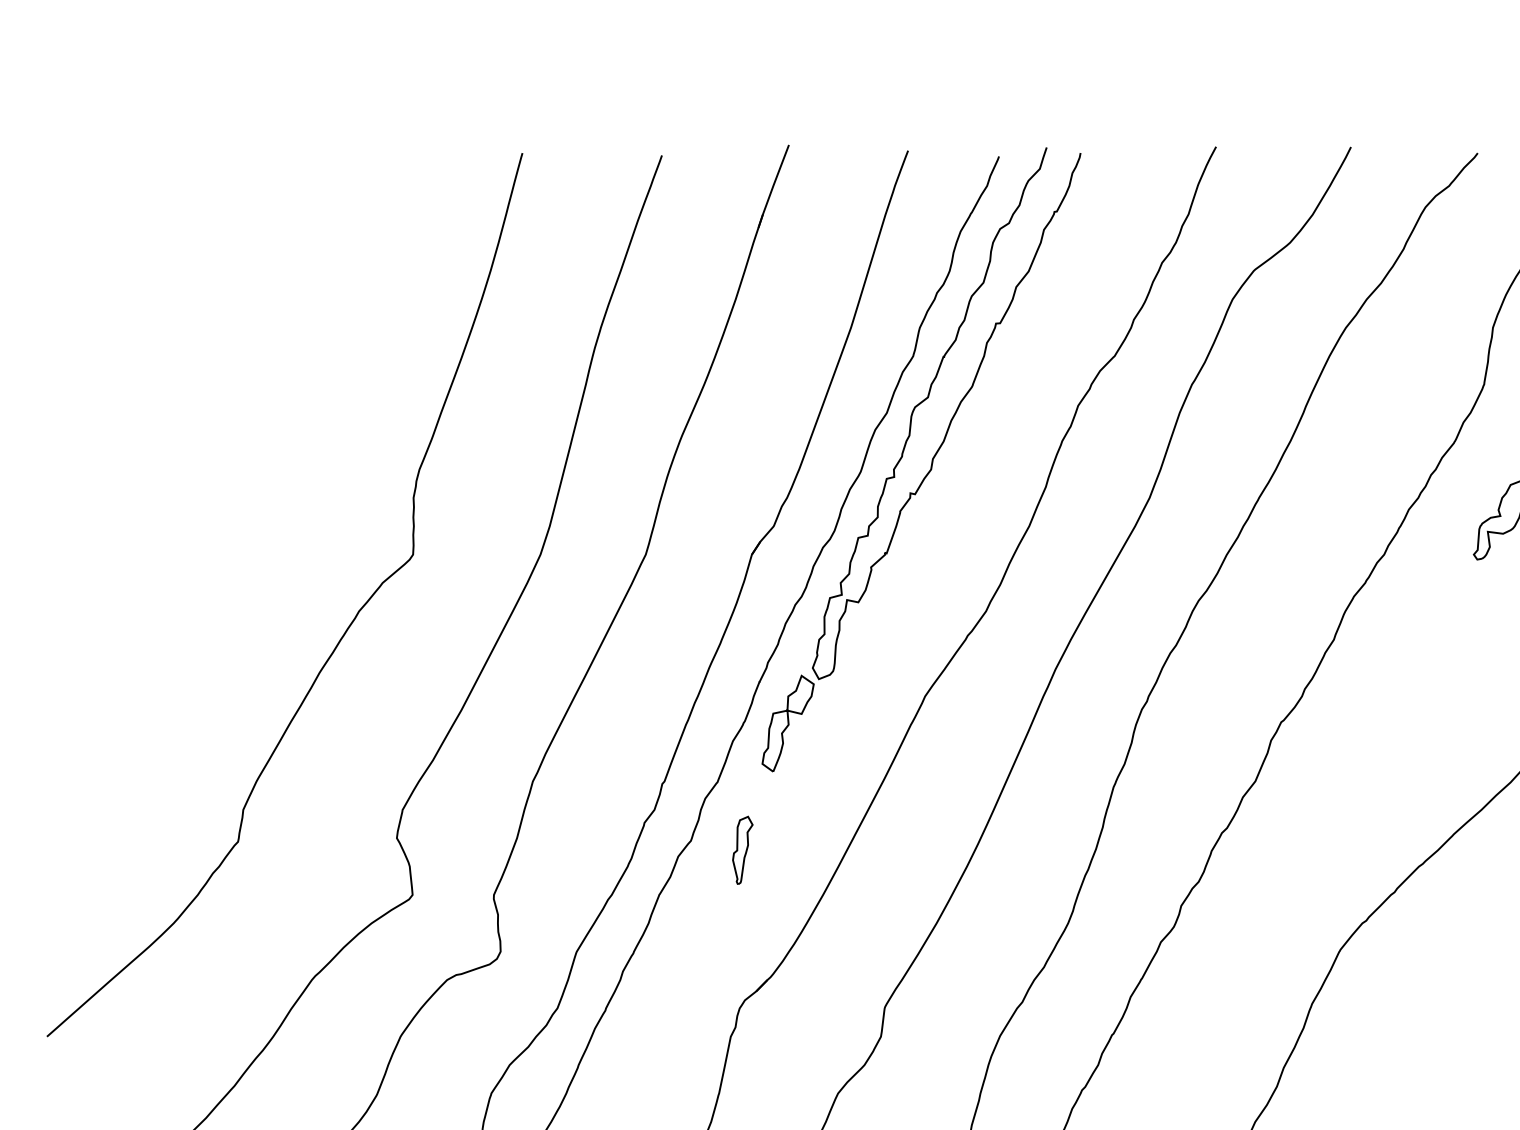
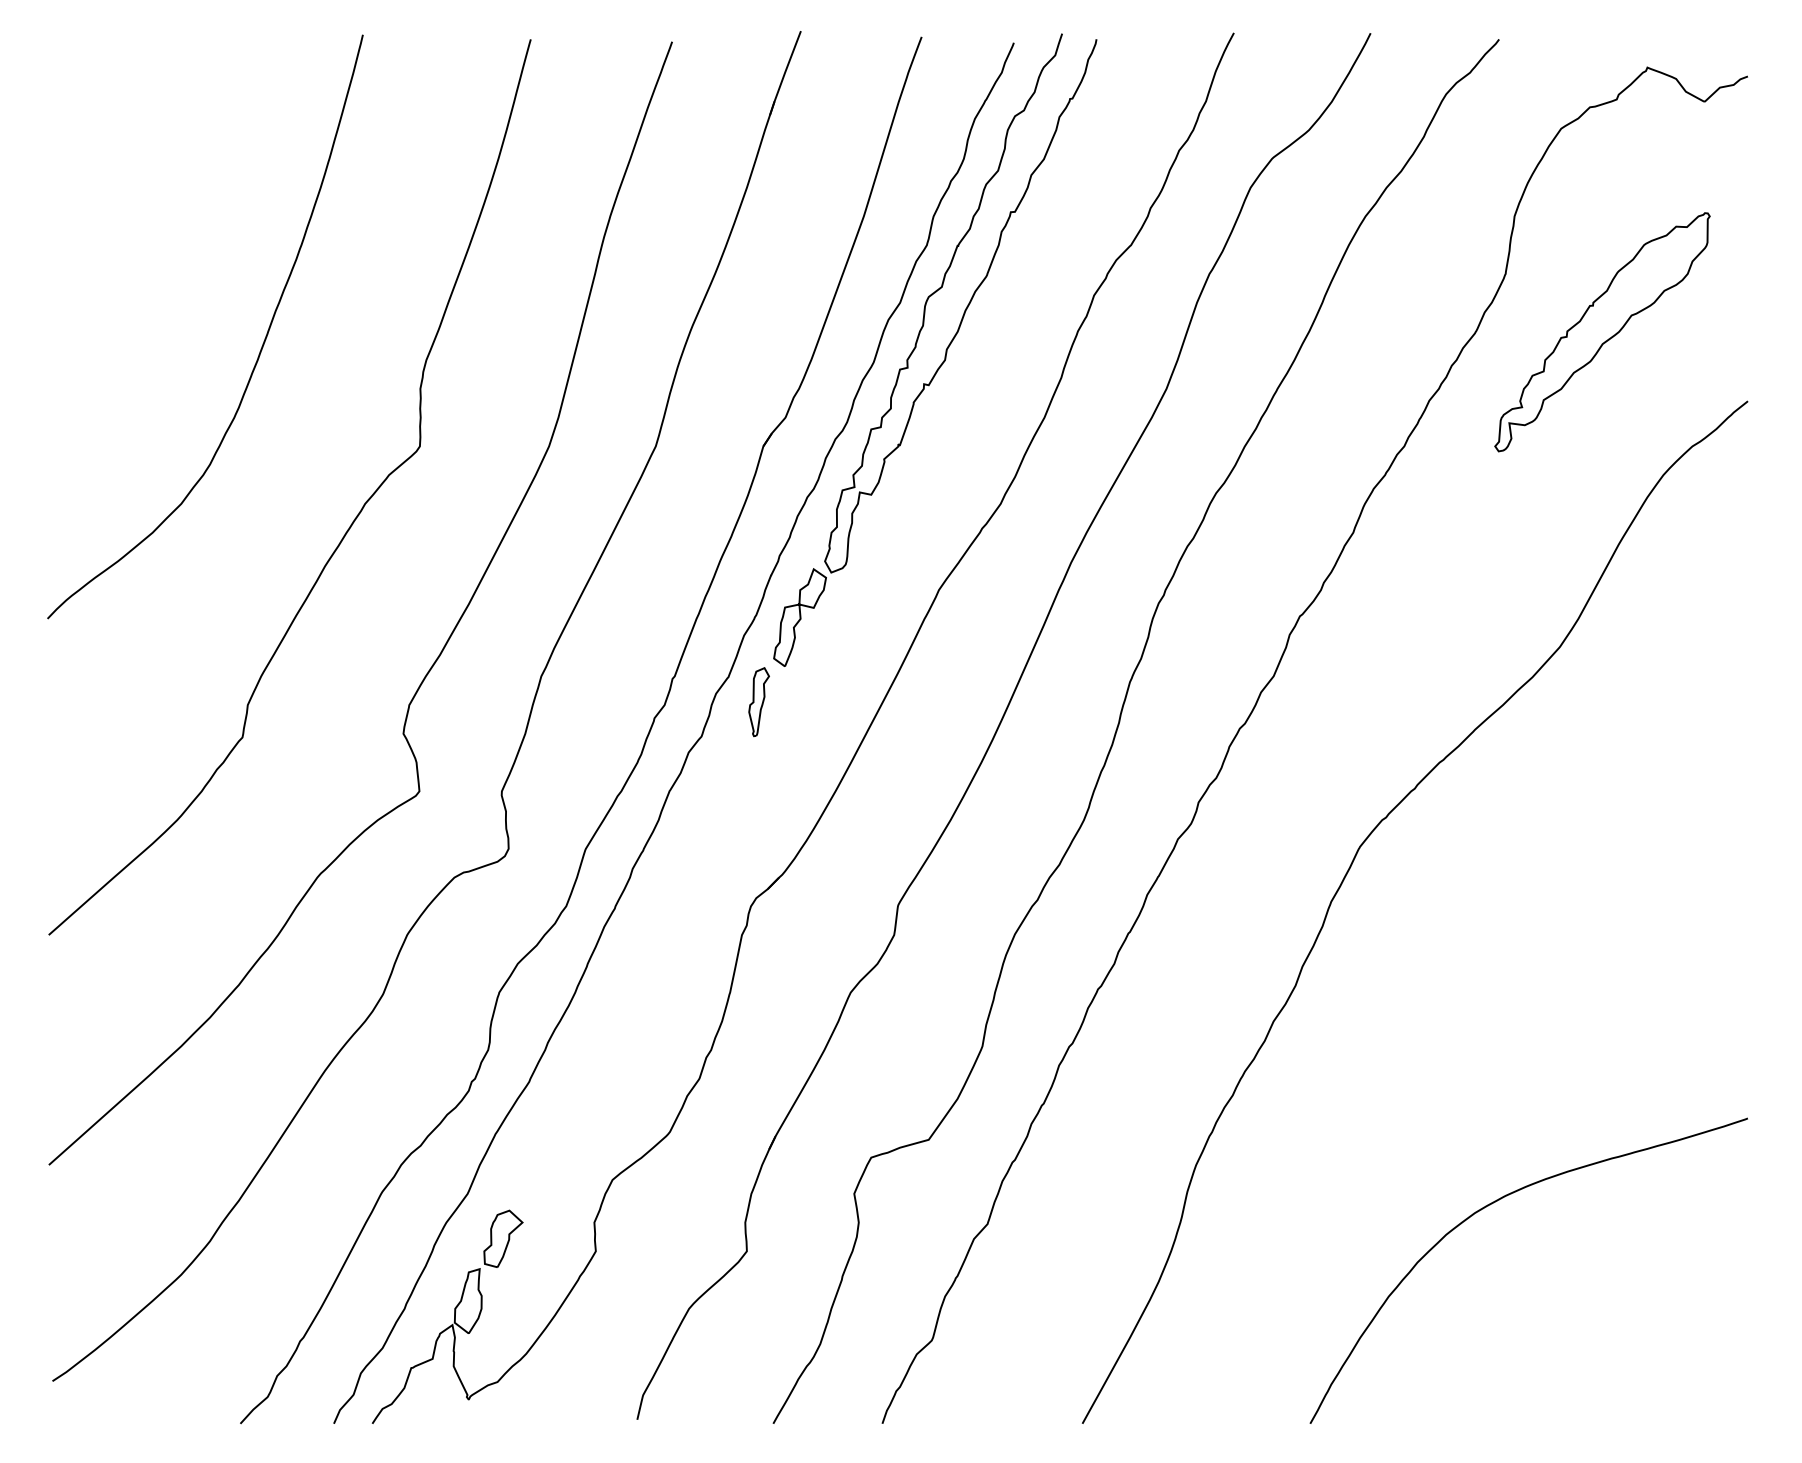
curve: (256, 456) -> (261, 346), added
part: (742, 850) -> (758, 702), moved

